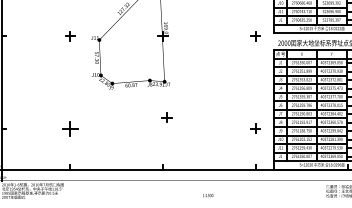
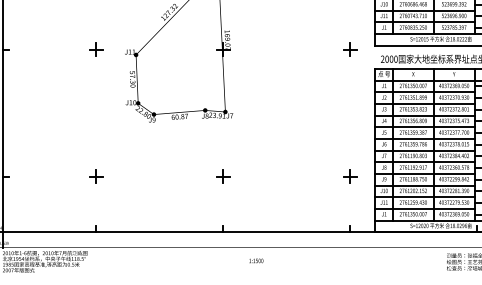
part: (166, 117) -> (222, 176), moved
part: (70, 128) -> (96, 176), size x0.62
text: (208, 195) -> (256, 260), moved

